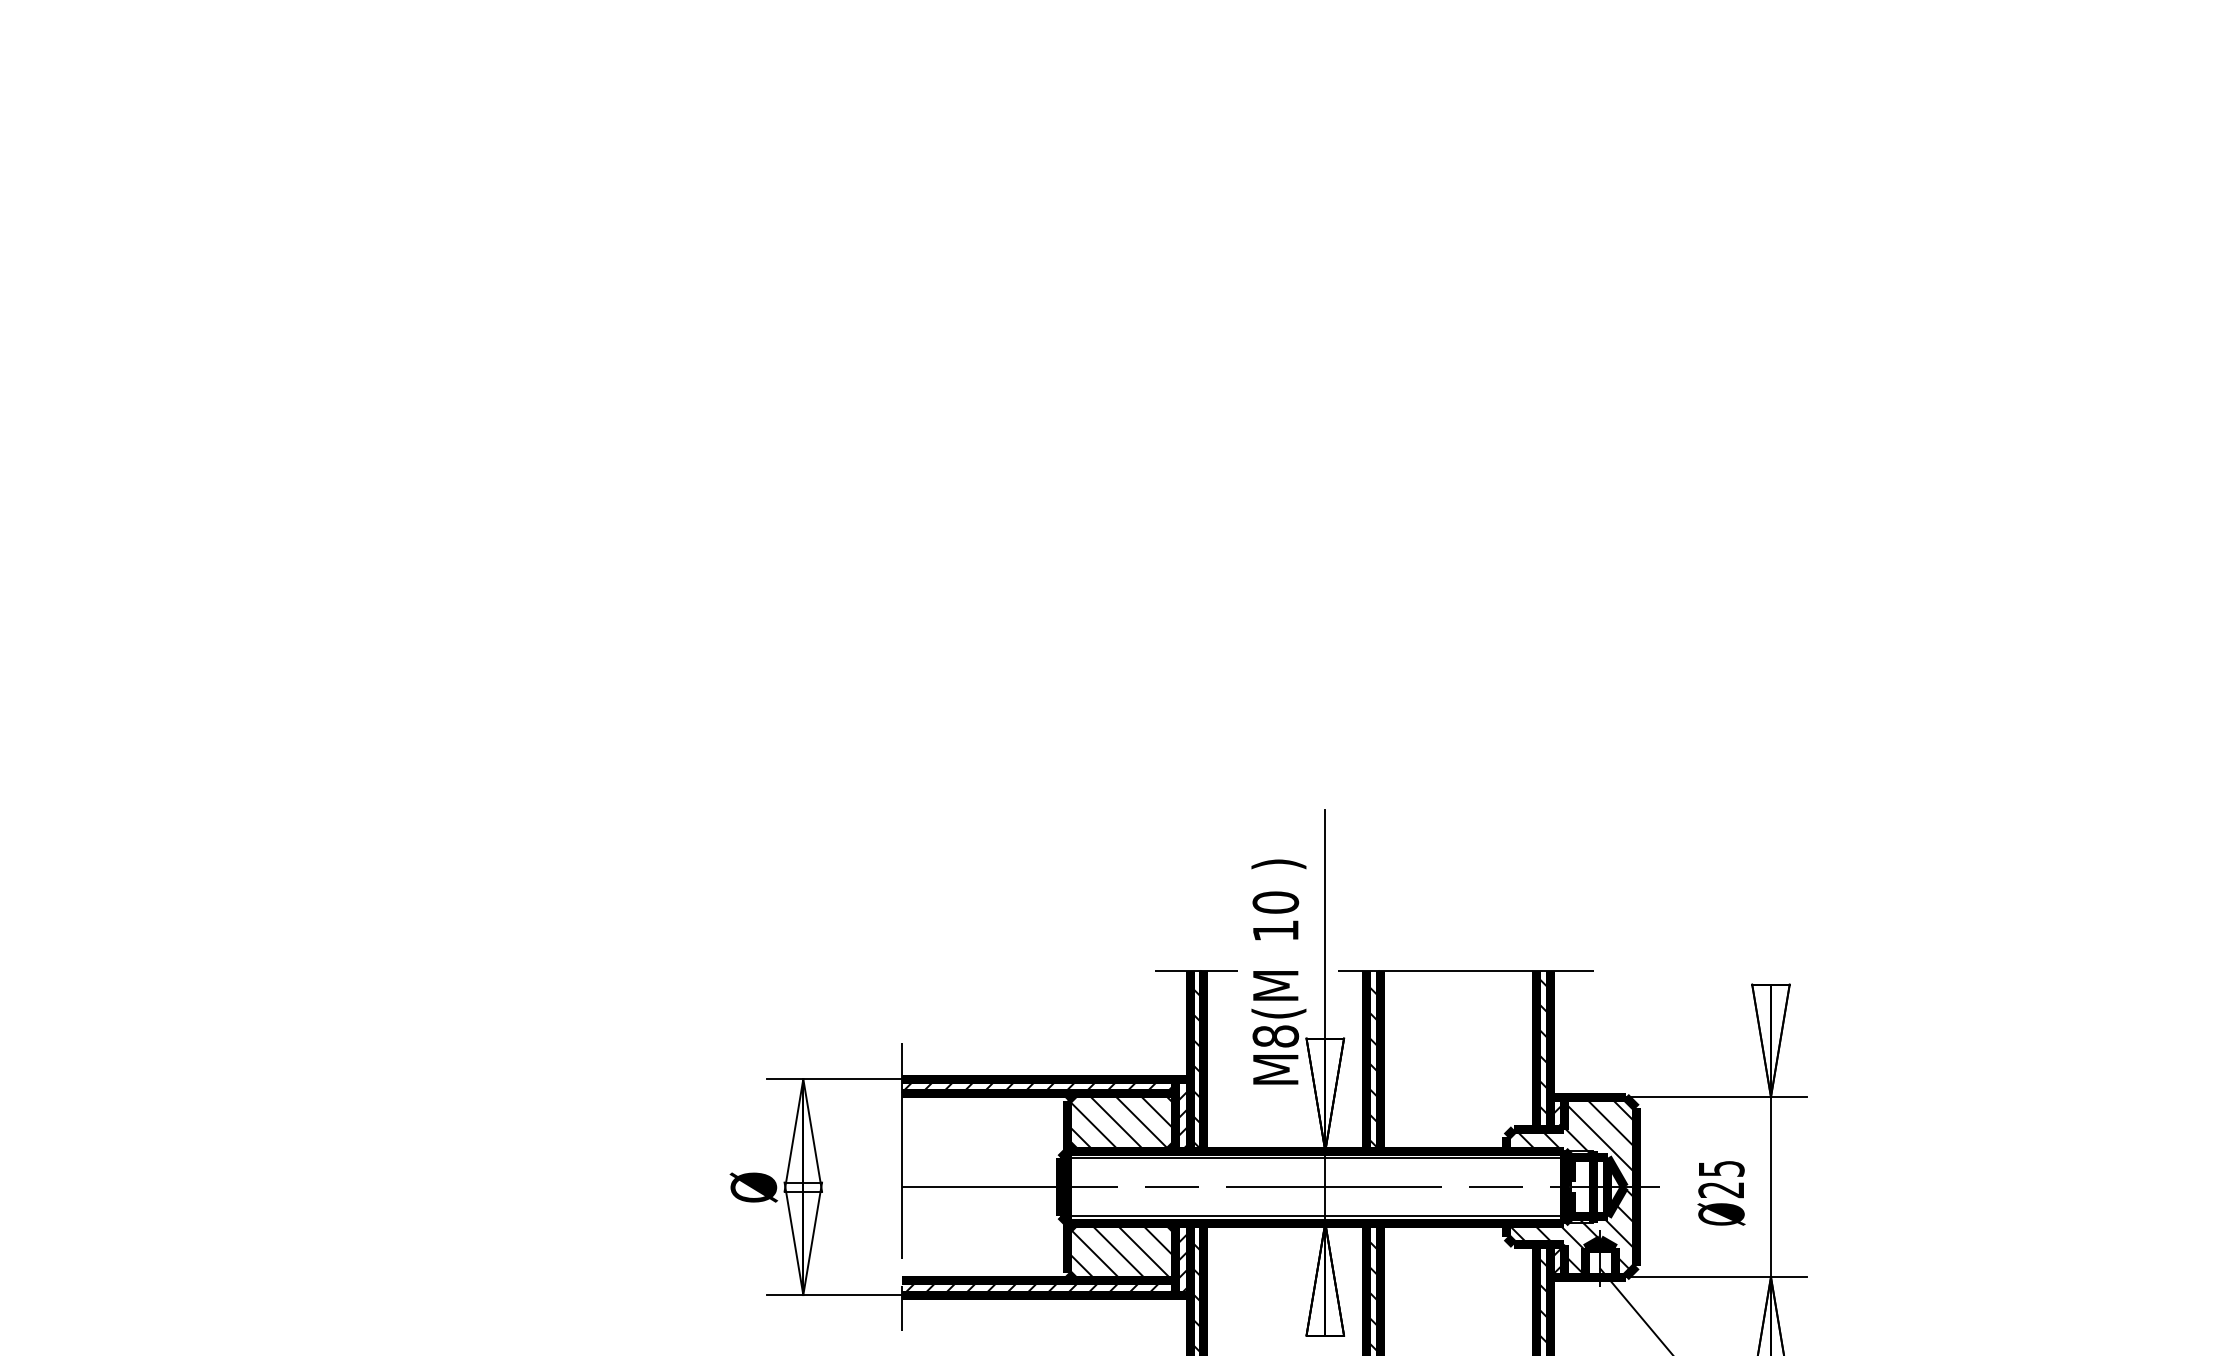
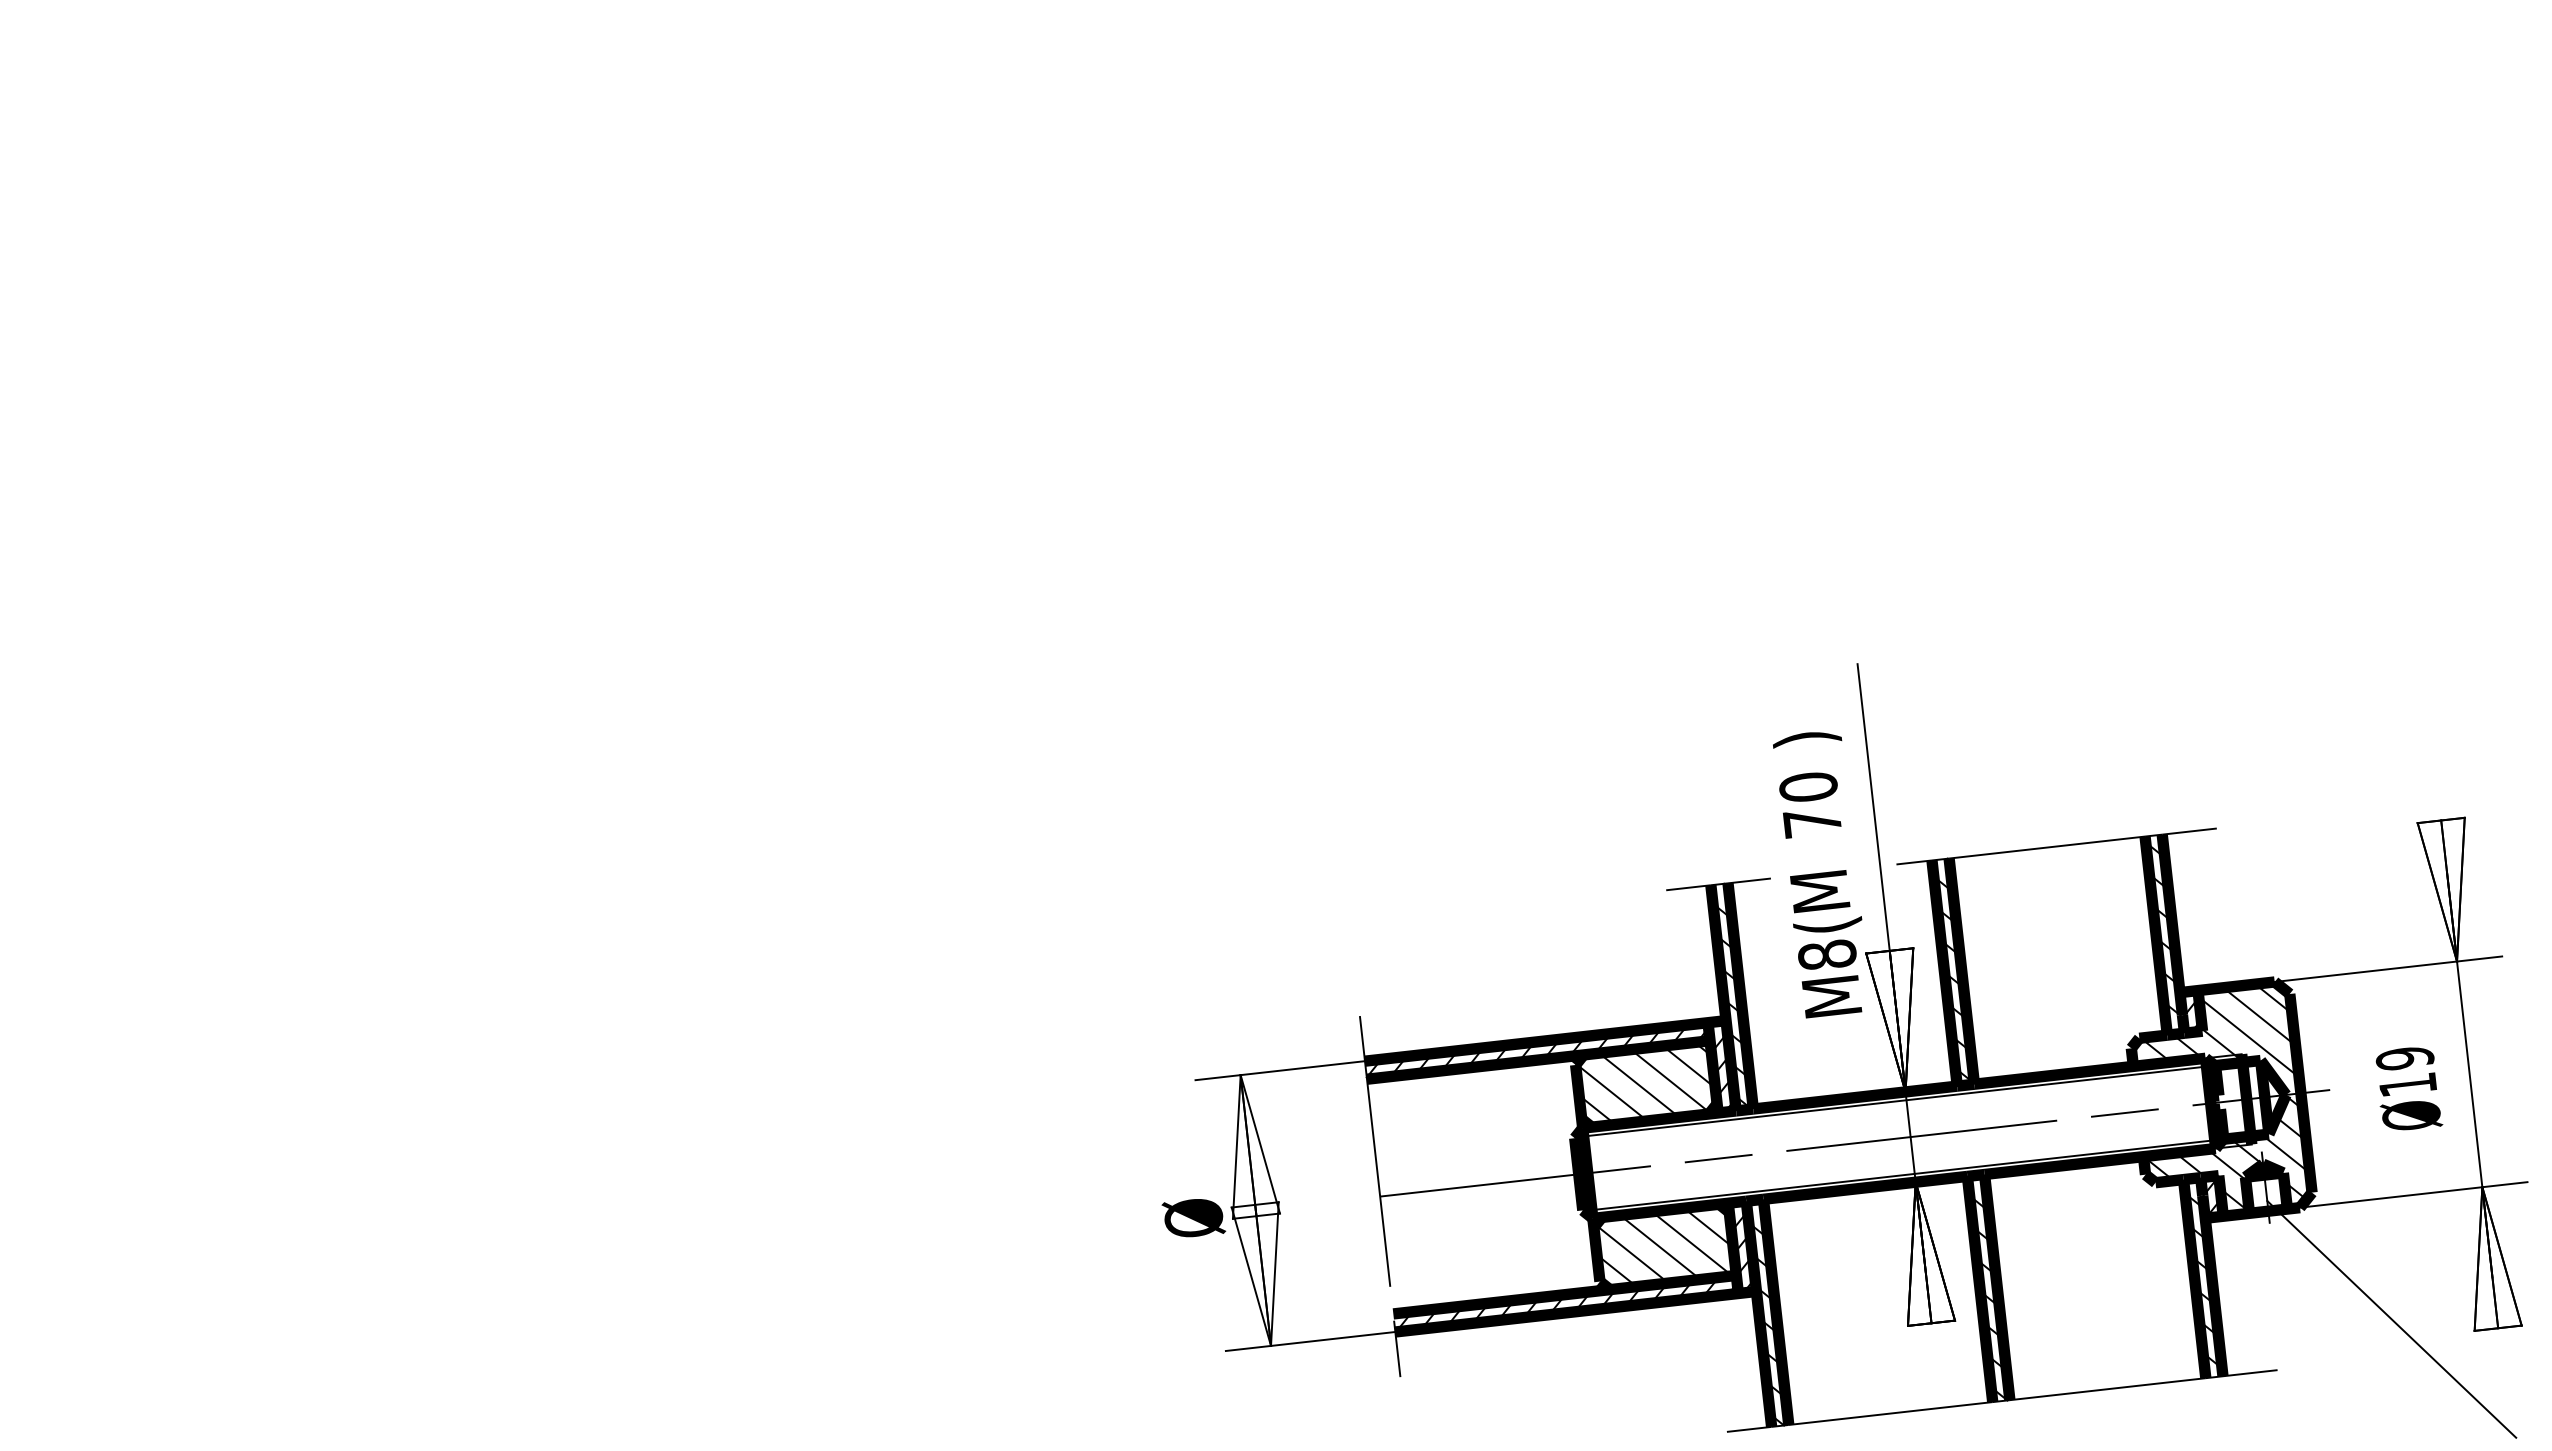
text: (1275, 930) -> (1812, 822), 10 -> 70
text: (1721, 1179) -> (2406, 1071), 25 -> 19

